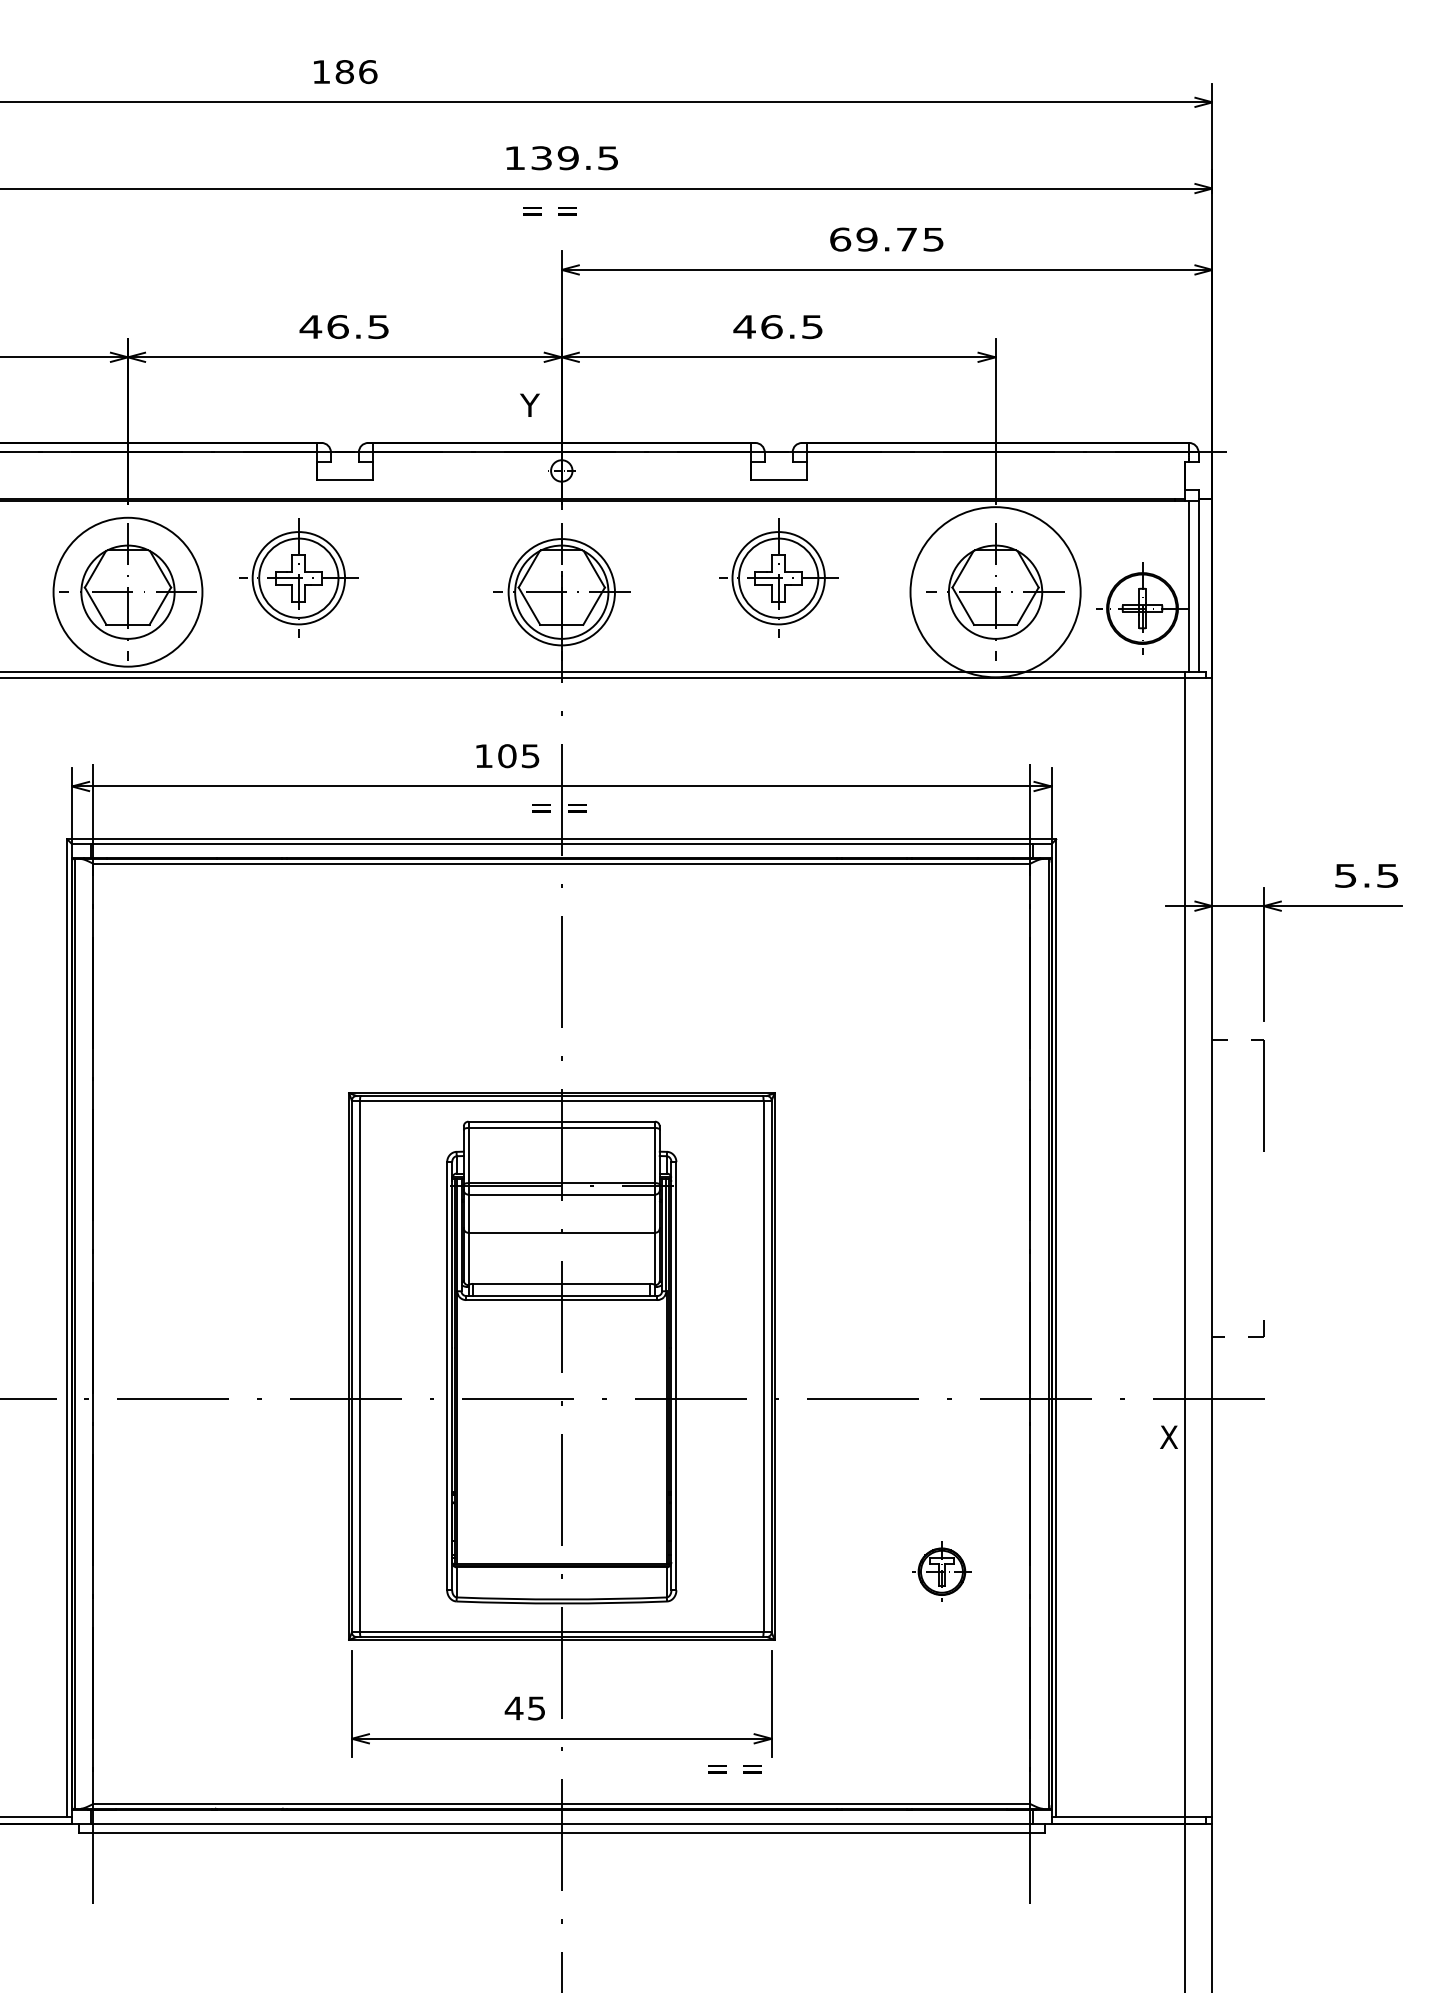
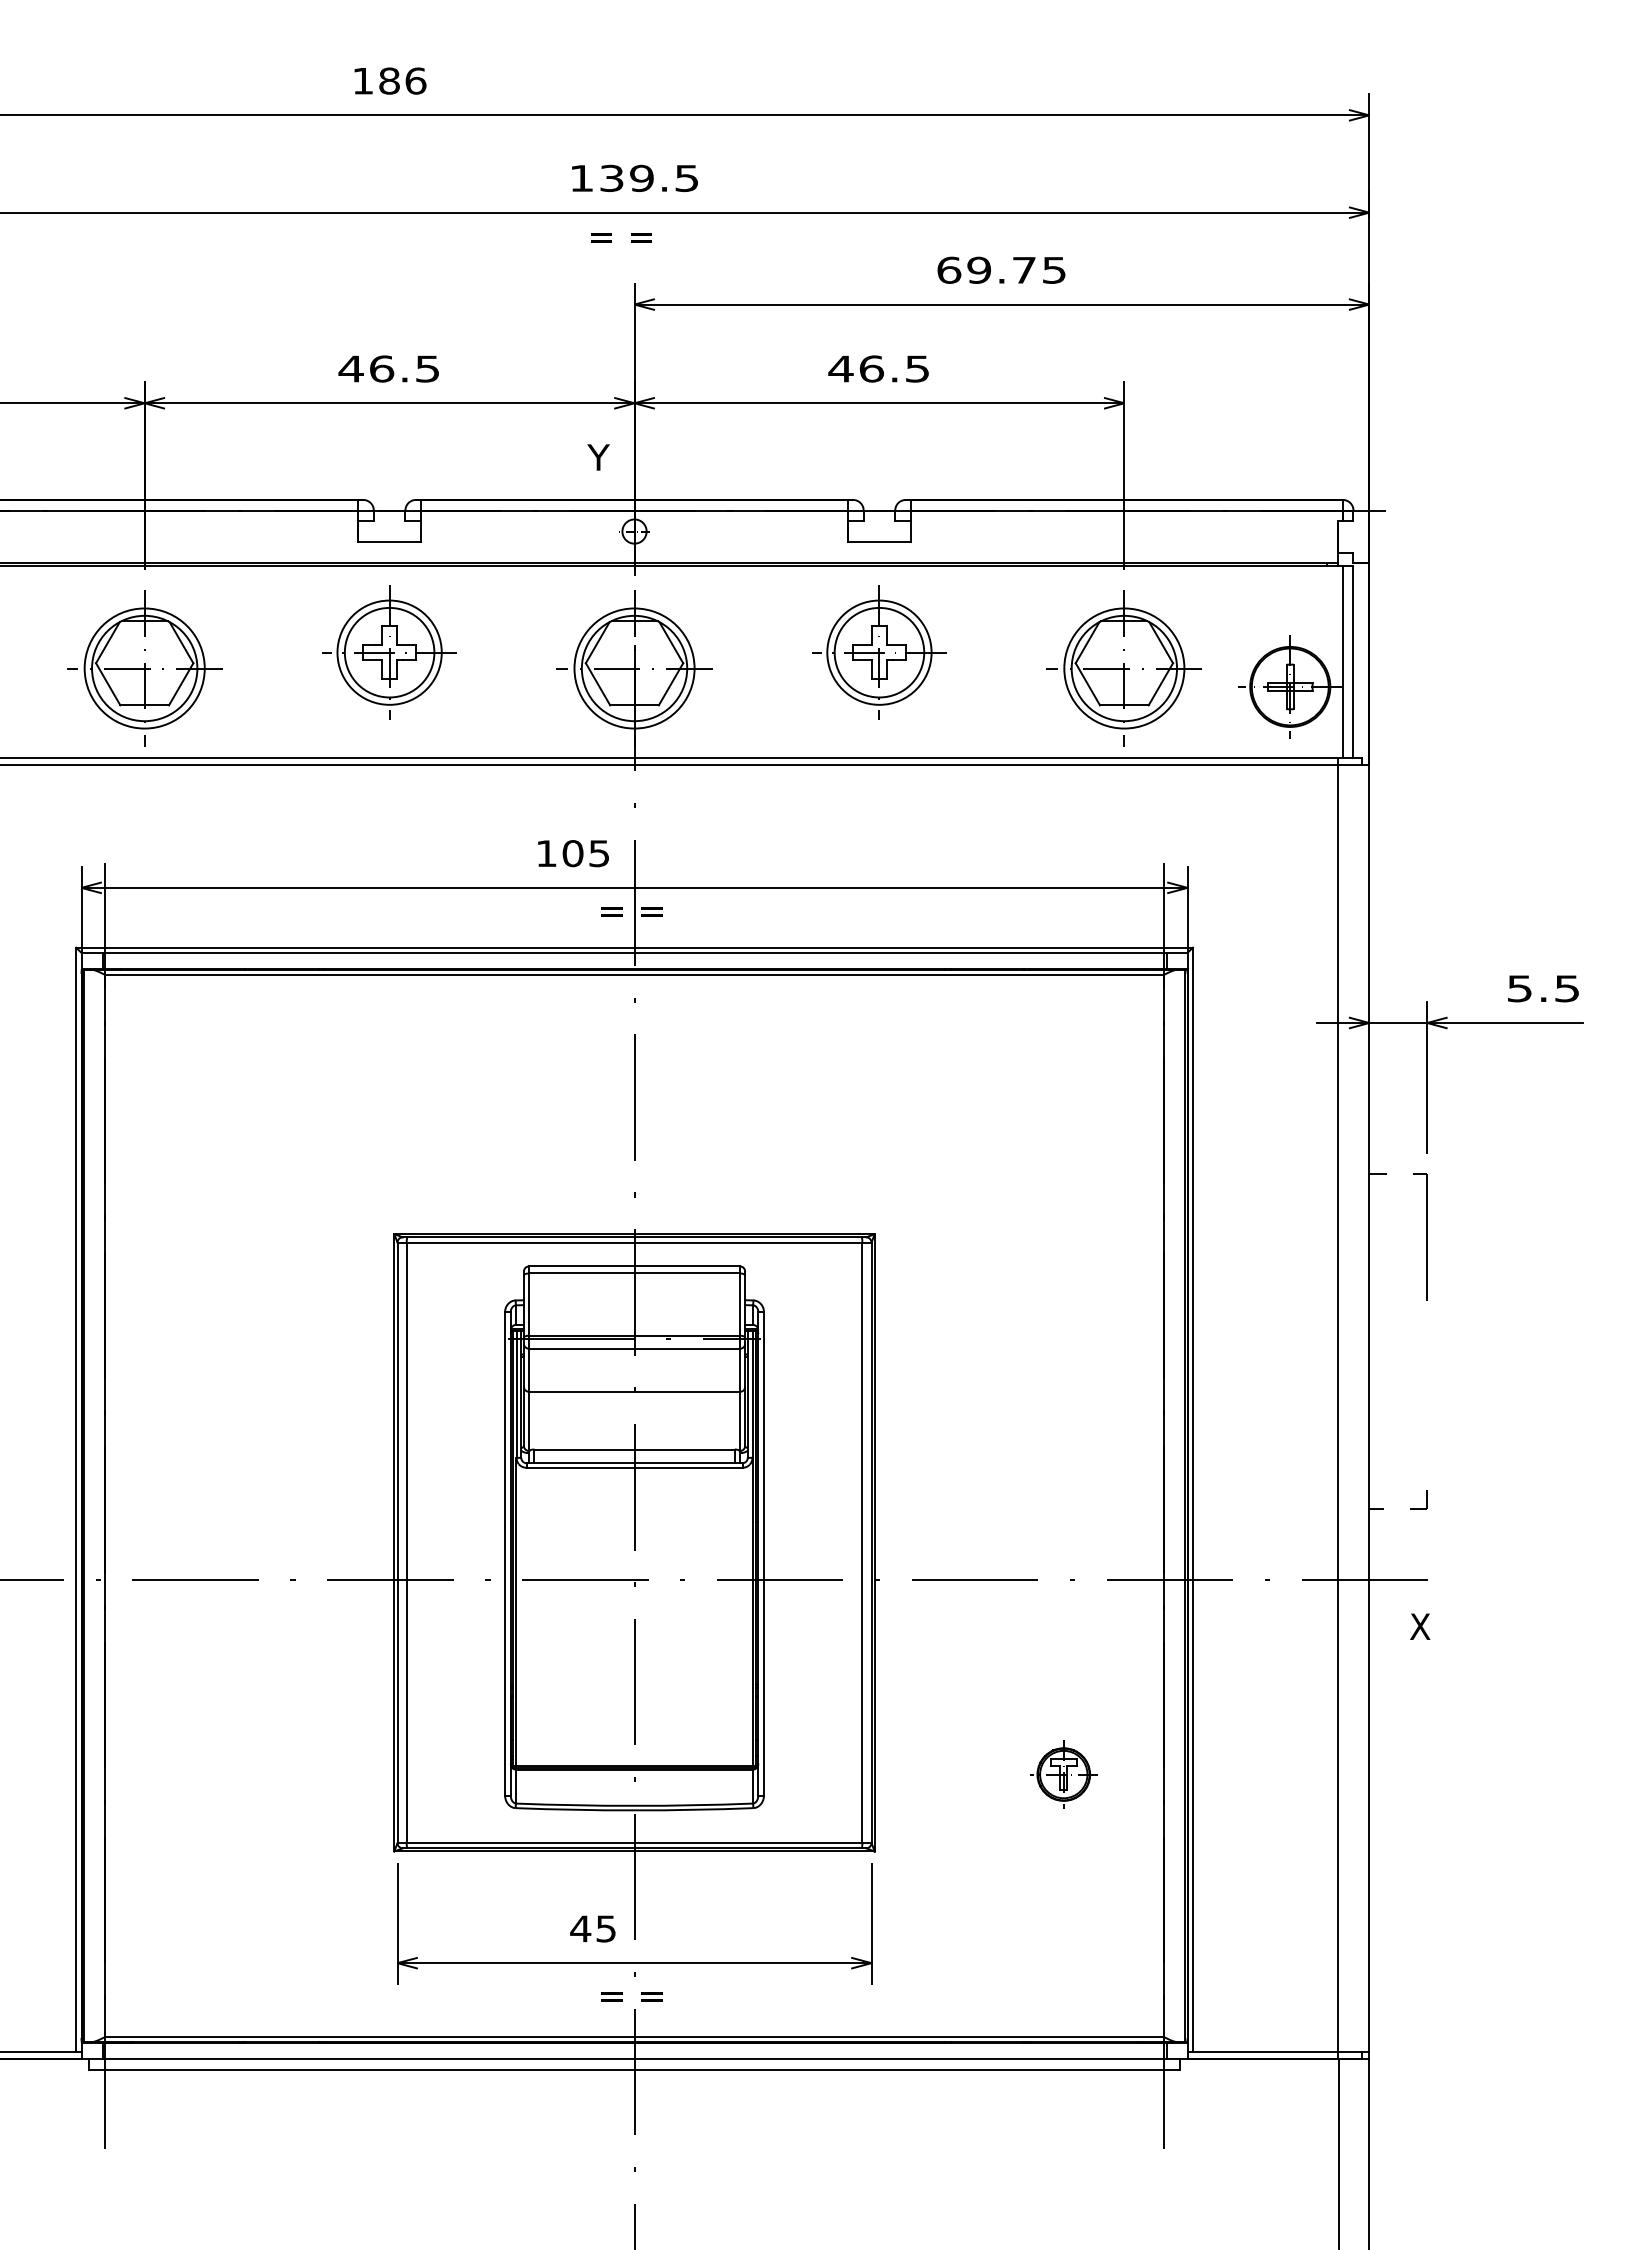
part: (298, 578) -> (389, 652), moved
circle: (127, 592) -> (144, 668), size x0.71
circle: (995, 592) -> (1124, 668), size x0.62
text: (1169, 1437) -> (1420, 1626), moved
text: (734, 1768) -> (631, 1996), moved

